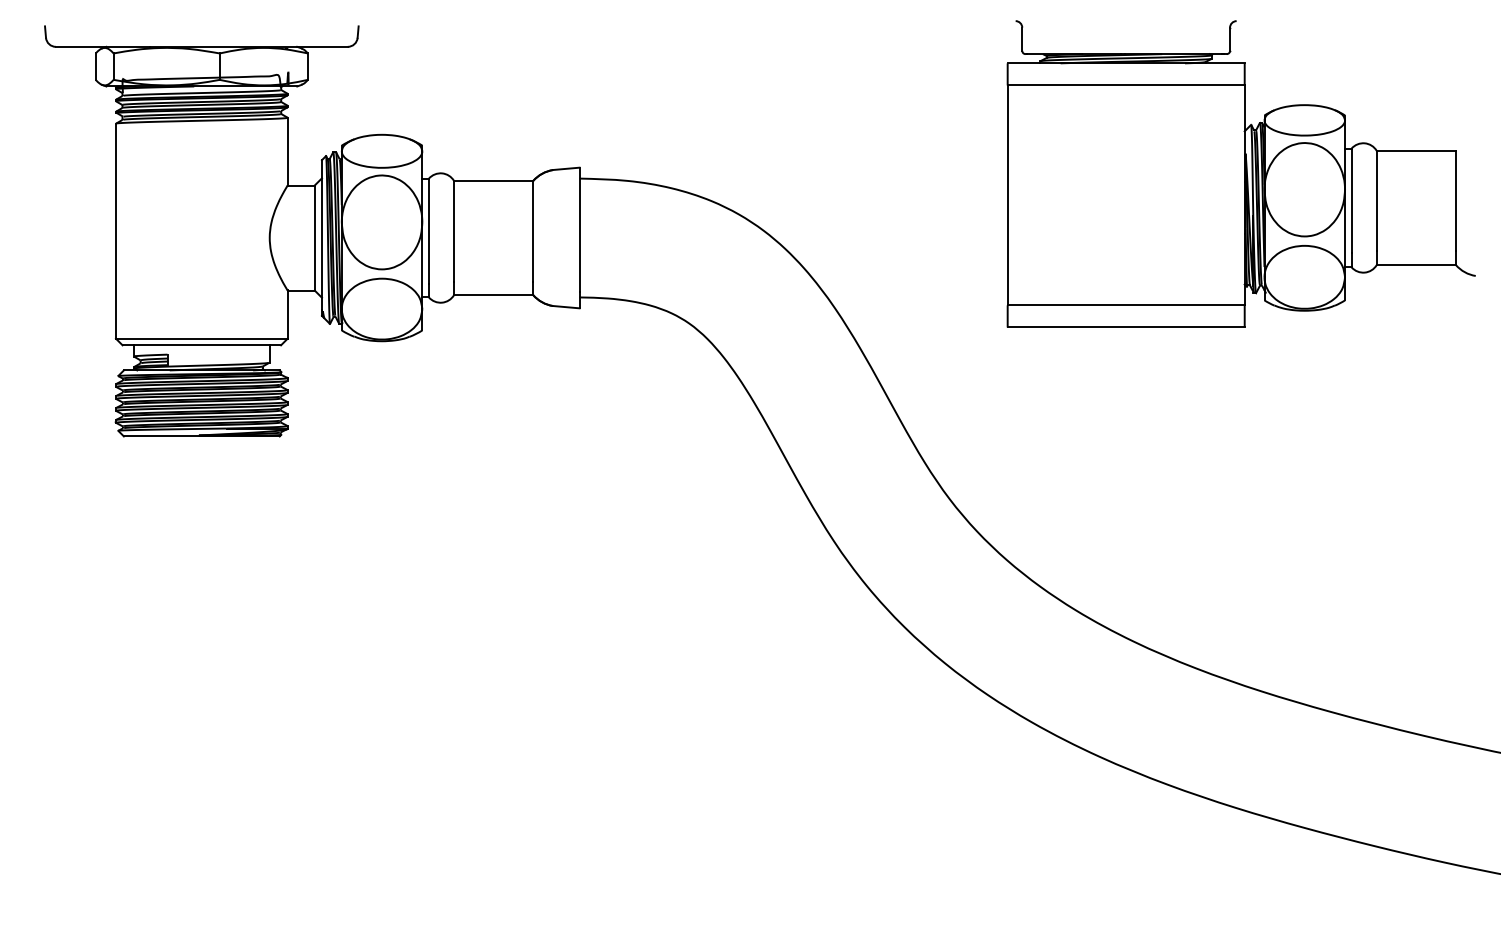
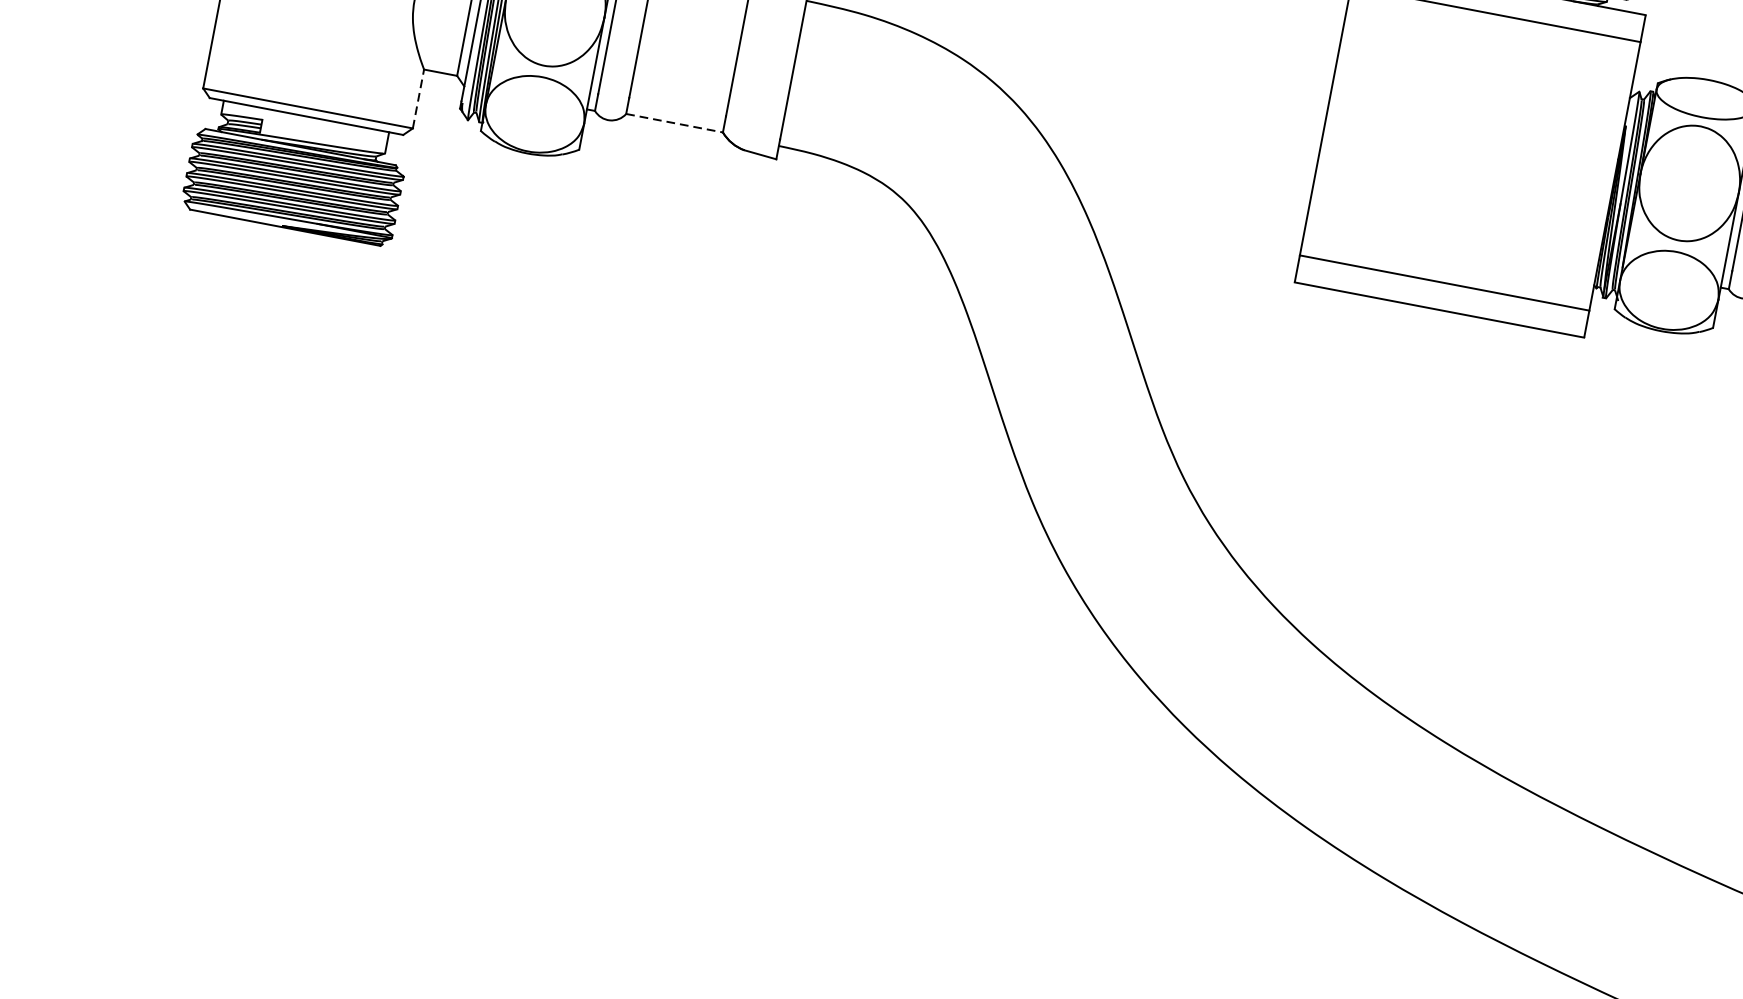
line: (493, 295) -> (674, 123), solid -> dashed
line: (287, 314) -> (418, 98), solid -> dashed

